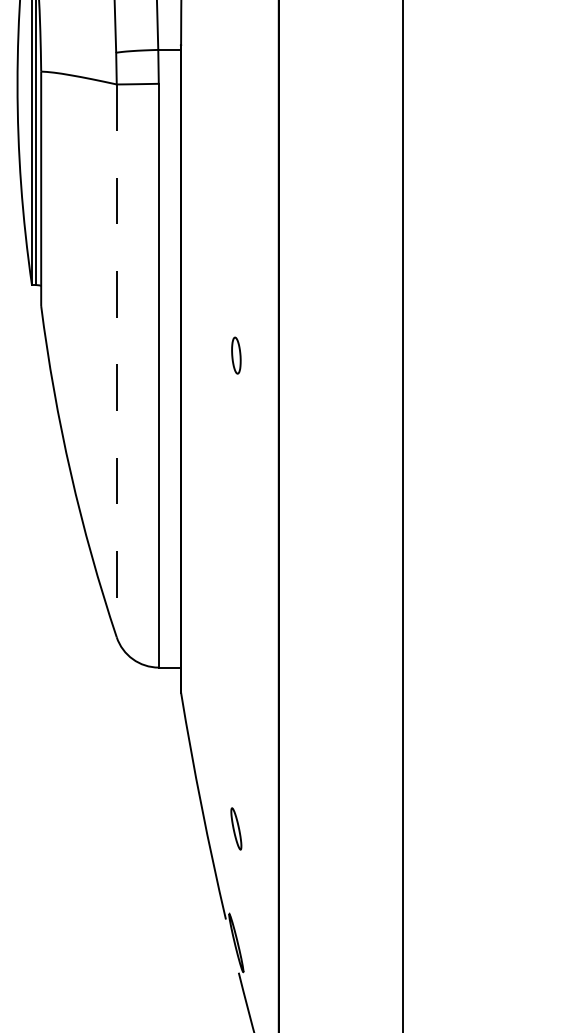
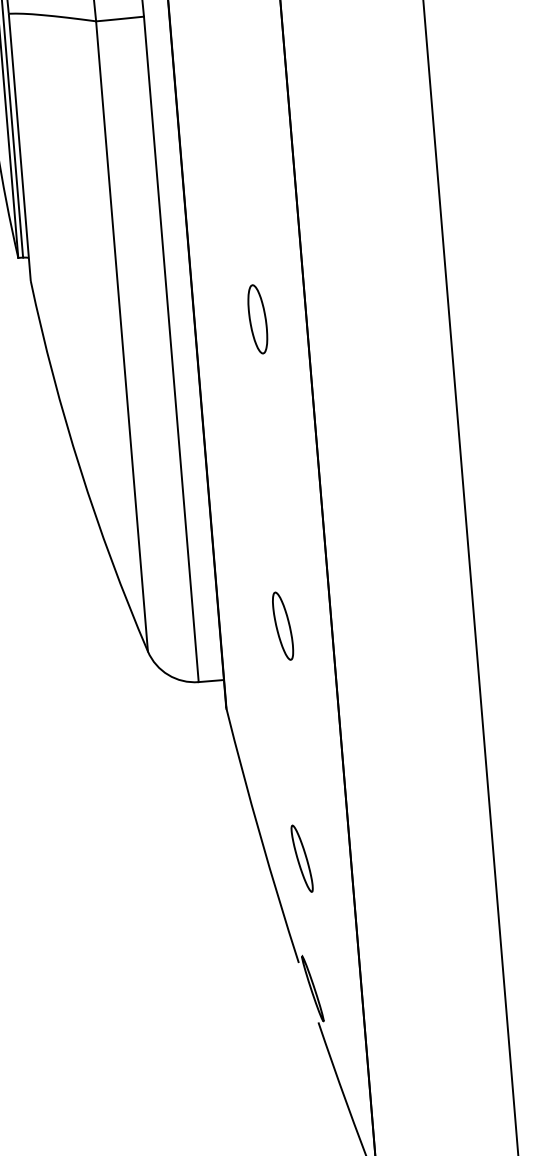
part: (236, 355) -> (258, 319), size x1.67
line: (116, 361) -> (121, 337), dashed -> solid
part: (236, 624) -> (283, 625), added
part: (236, 828) -> (302, 858), size x1.43

